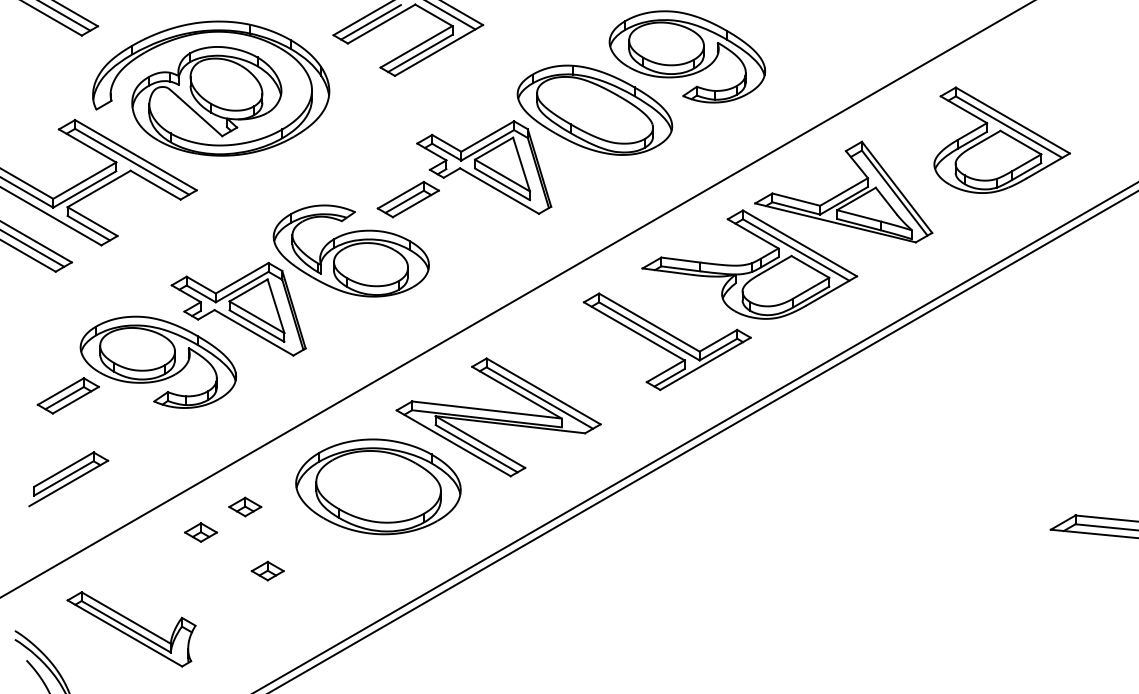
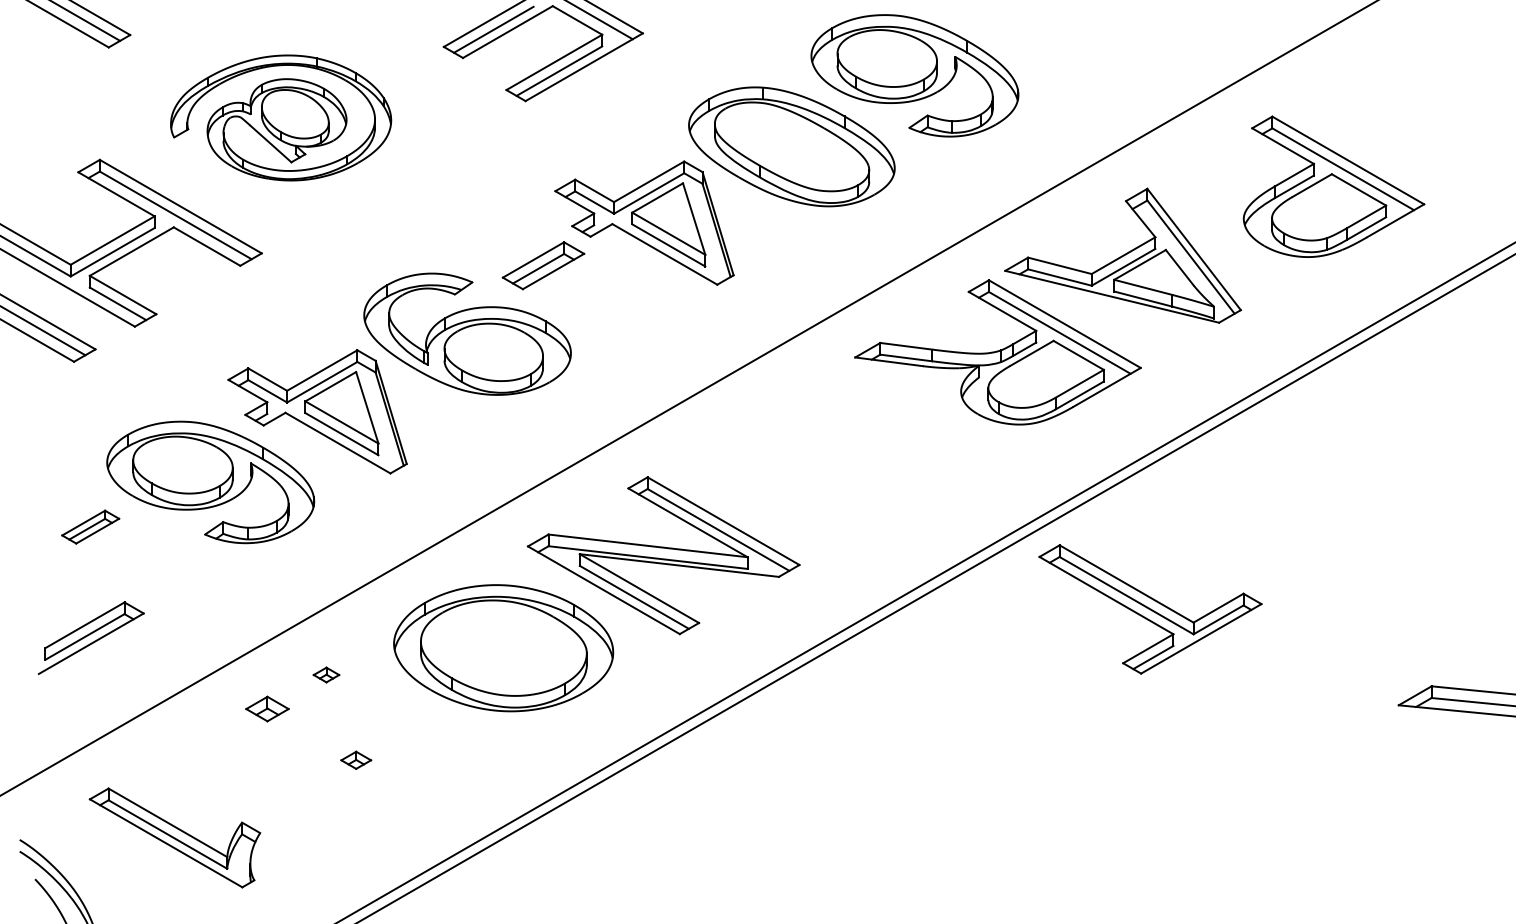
part: (211, 88) -> (281, 117), size x0.7
part: (666, 341) -> (1149, 609), moved
part: (67, 395) -> (89, 526), size x0.7
part: (245, 506) -> (326, 674), size x0.6
part: (267, 570) -> (355, 759), size x0.7

